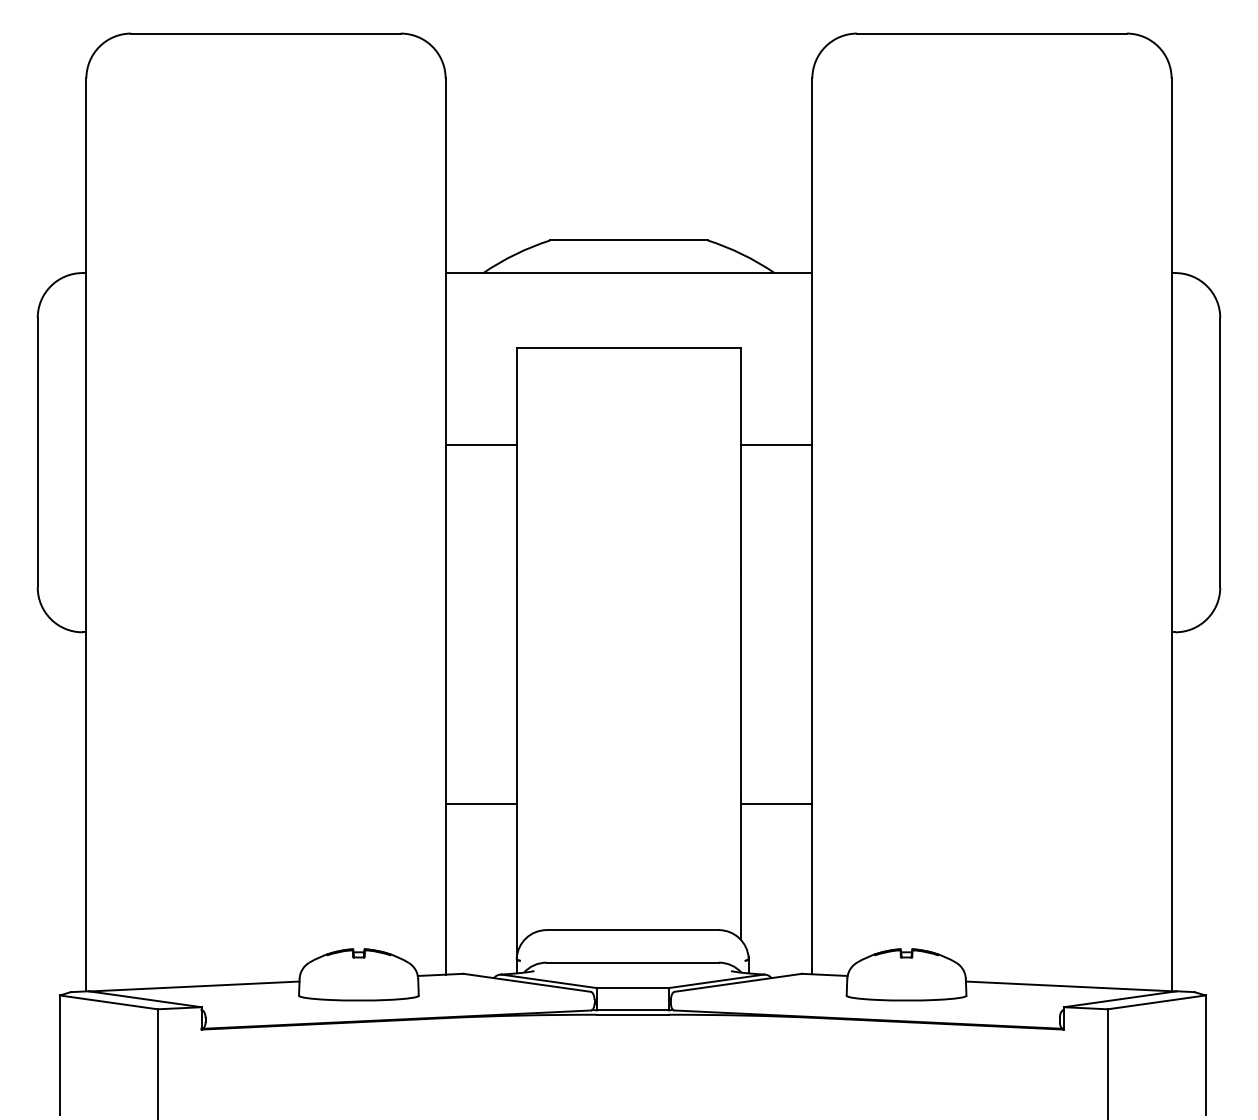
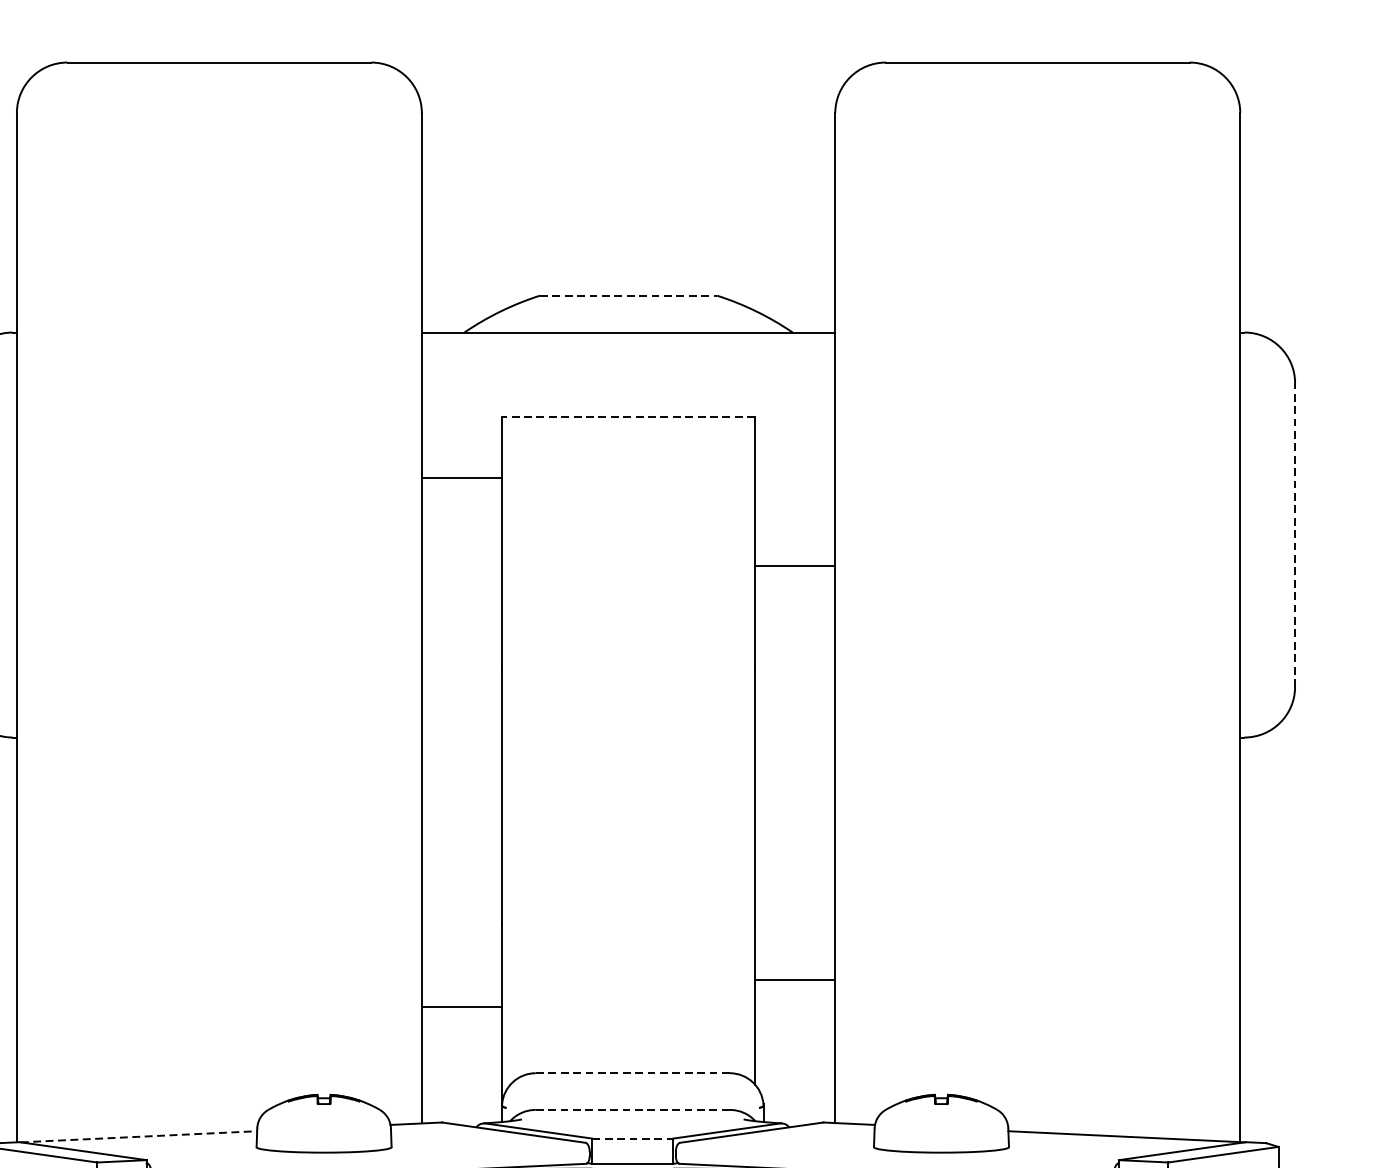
line: (628, 240) -> (628, 295), solid -> dashed
line: (628, 347) -> (628, 416), solid -> dashed
line: (480, 445) -> (461, 478), moved
line: (776, 445) -> (794, 566), moved
line: (1220, 452) -> (1295, 534), solid -> dashed
line: (480, 804) -> (461, 1007), moved
line: (776, 804) -> (794, 980), moved
line: (632, 930) -> (632, 1073), solid -> dashed
line: (633, 962) -> (633, 1109), solid -> dashed
line: (194, 986) -> (138, 1136), solid -> dashed
line: (632, 988) -> (632, 1139), solid -> dashed

